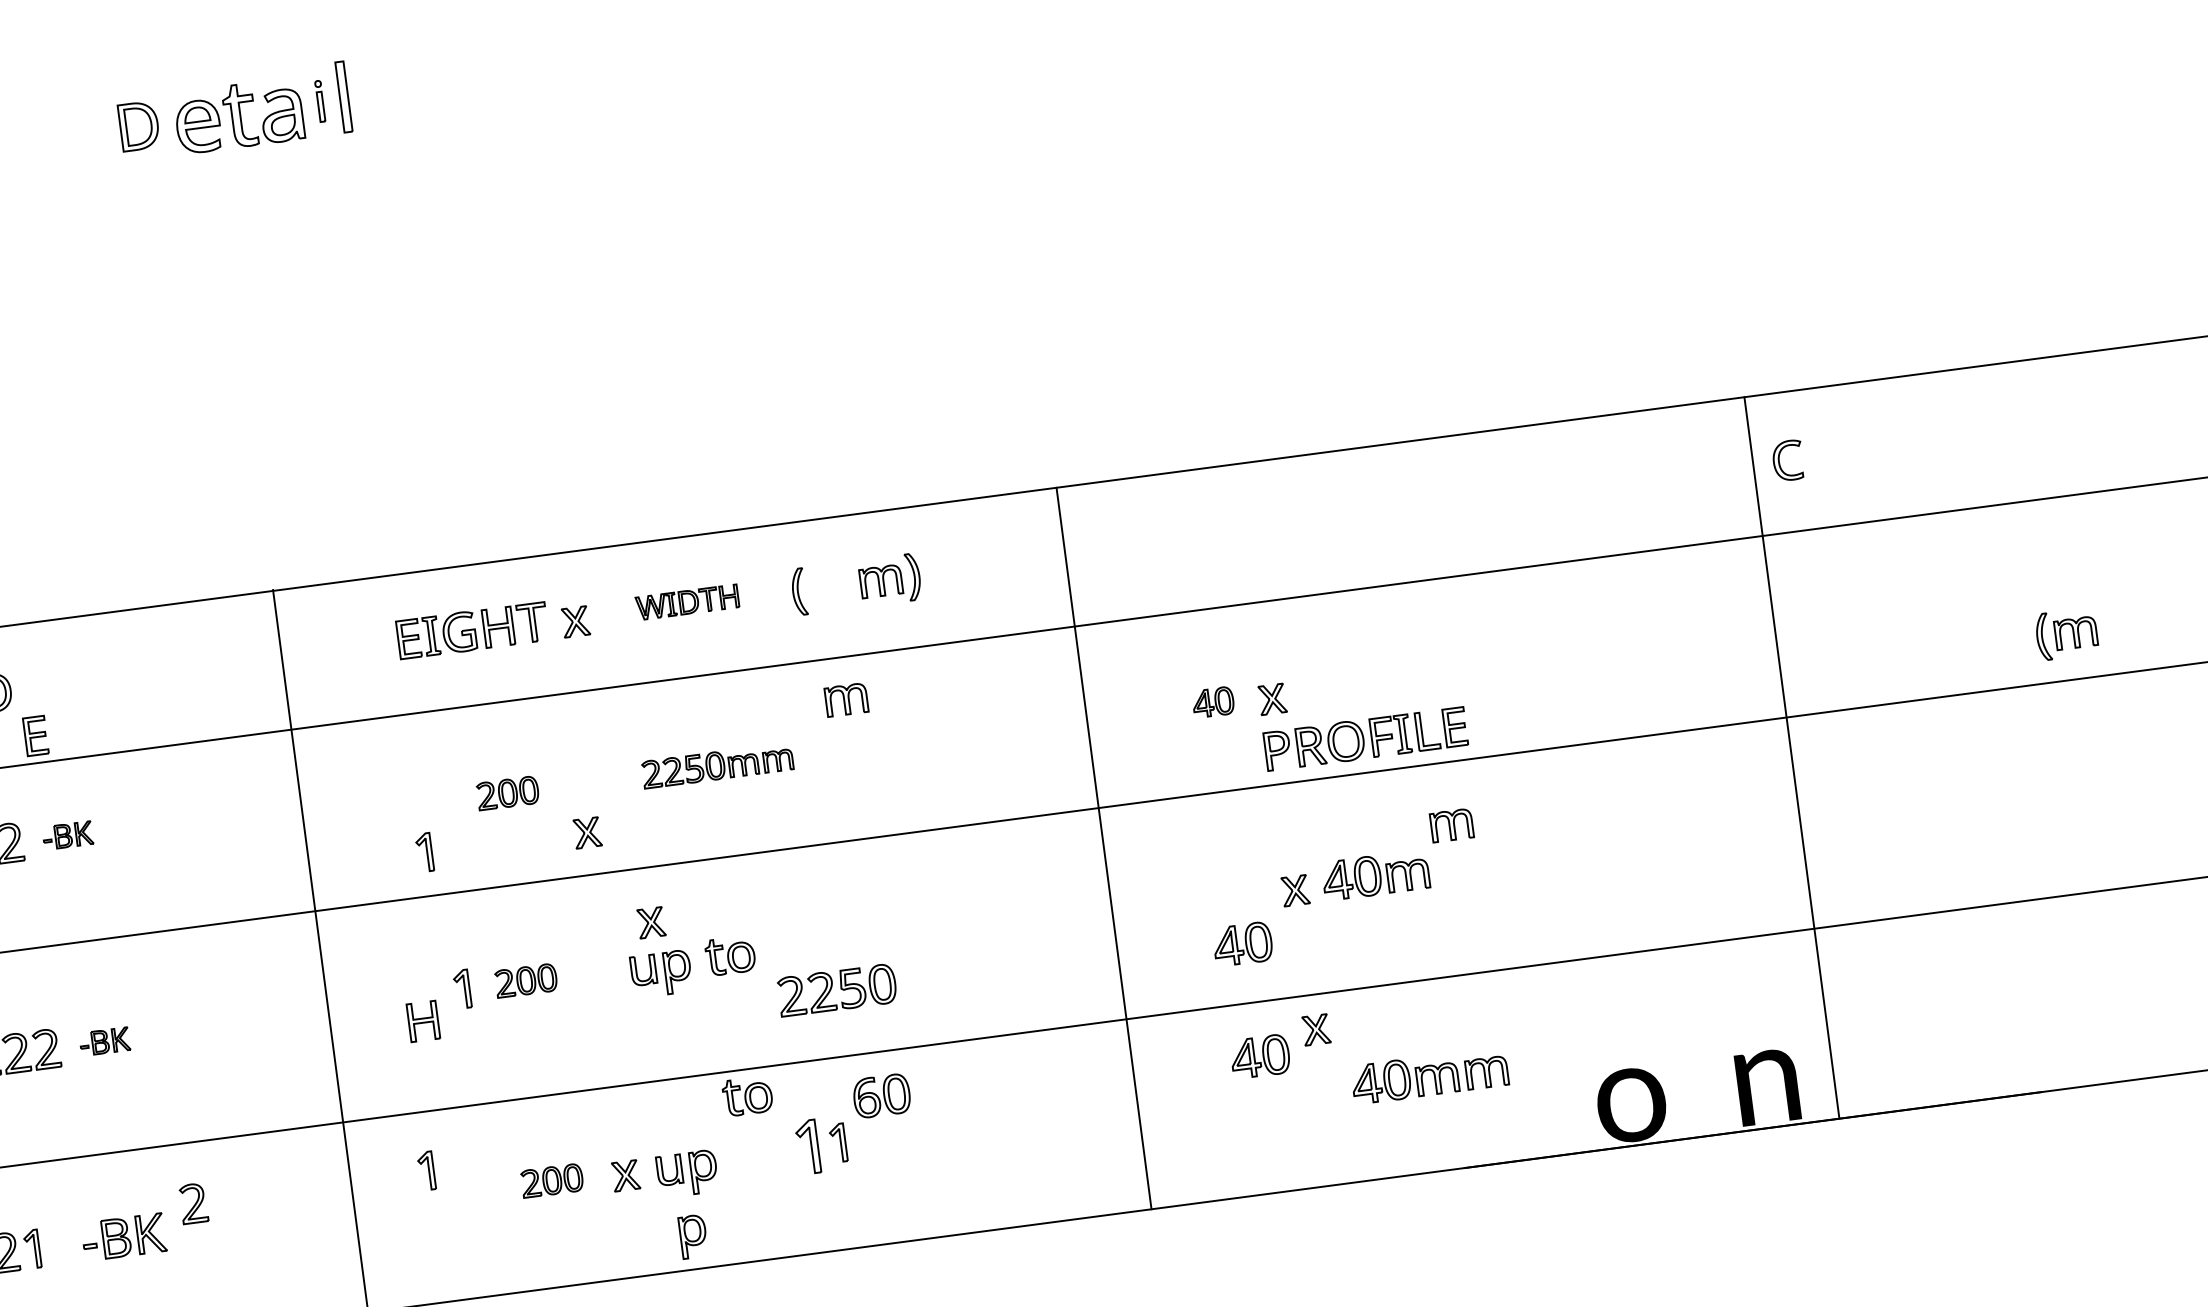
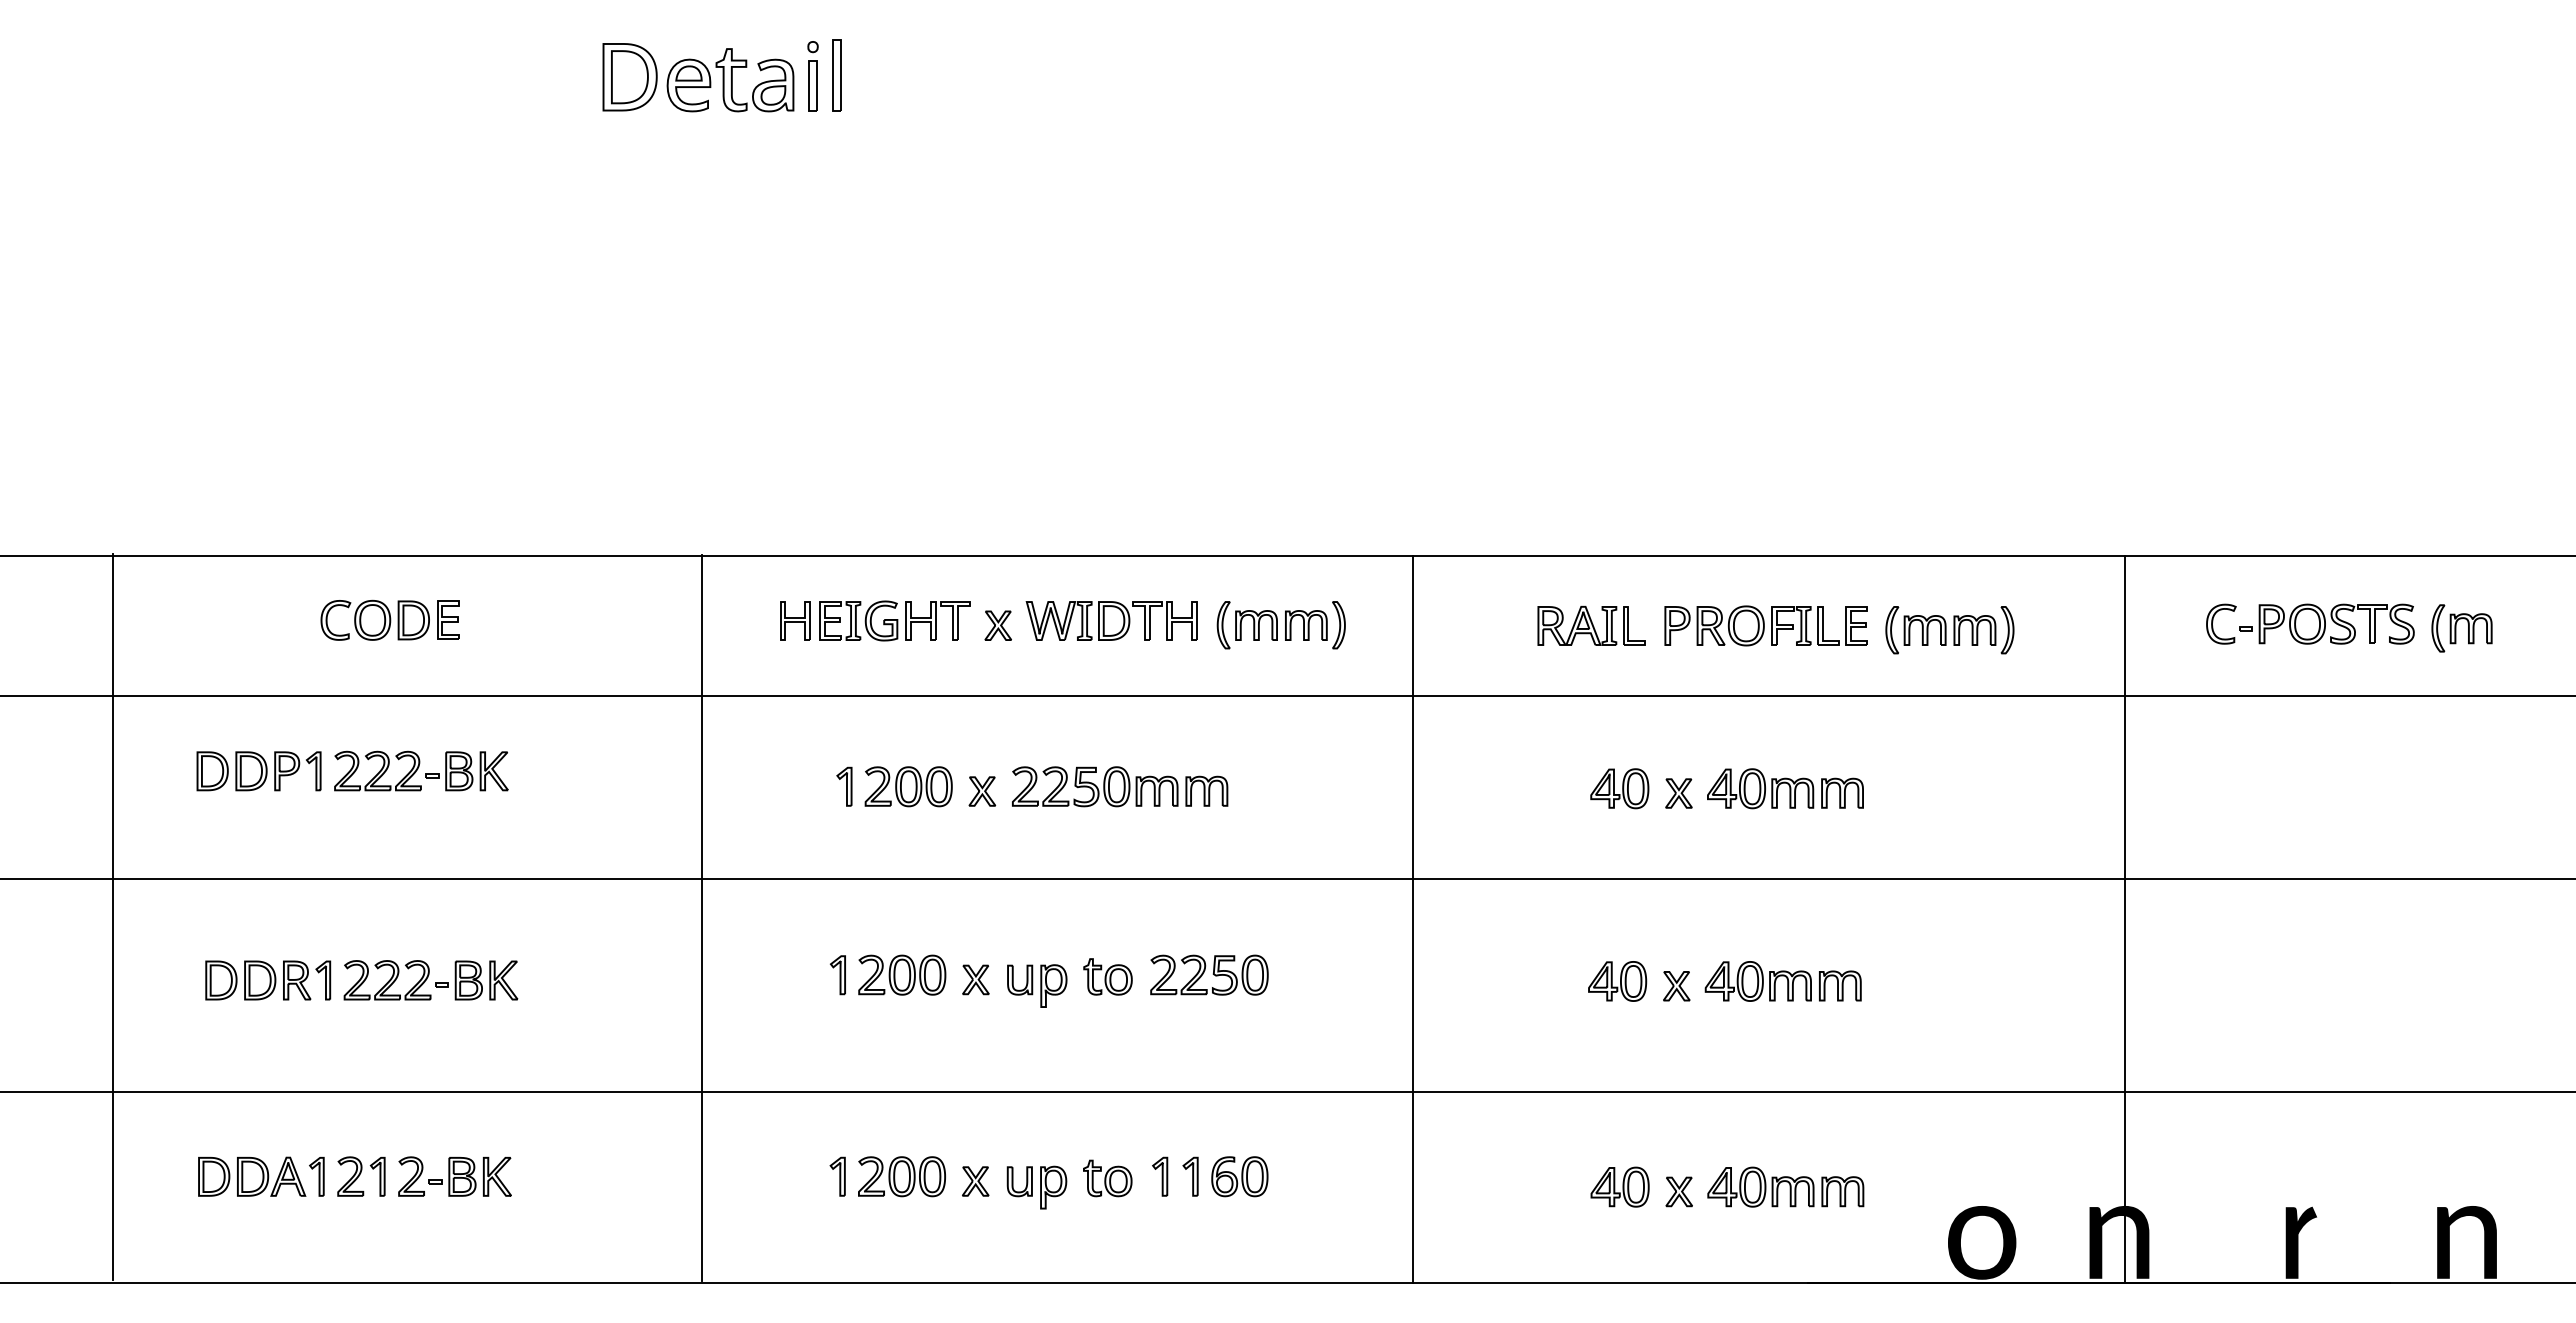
part: (319, 101) -> (812, 76), size x1.67
part: (138, 126) -> (629, 77), size x1.43
part: (1892, 446) -> (2326, 623), added
part: (1519, 502) -> (1949, 630), added
part: (1163, 544) -> (1591, 625), added
part: (687, 601) -> (1111, 620), size x1.67
part: (2066, 634) -> (2461, 628), moved
part: (1377, 680) -> (1785, 788), added
part: (846, 699) -> (1256, 625), moved
part: (1212, 702) -> (1619, 788), size x1.43
part: (36, 735) -> (448, 619), moved
part: (1364, 738) -> (1765, 625), moved
line: (1792, 757) -> (2125, 918), moved
part: (717, 765) -> (1120, 786), size x1.43
part: (507, 792) -> (908, 786), size x1.43
part: (1451, 825) -> (1840, 985), moved
part: (587, 832) -> (982, 791), moved
part: (67, 835) -> (466, 771), size x1.67
line: (1104, 848) -> (1413, 919), moved
part: (424, 852) -> (844, 786), moved
part: (650, 922) -> (975, 979), moved
part: (1242, 944) -> (1617, 981), moved
part: (526, 980) -> (902, 974), size x1.43
part: (837, 989) -> (1209, 974), moved
part: (423, 1020) -> (795, 620), moved
part: (1315, 1029) -> (1678, 1191), moved
fill: (2111, 1040) -> (2466, 1241), added
part: (104, 1041) -> (476, 980), size x1.67
part: (1259, 1056) -> (1619, 1186), moved
fill: (1948, 1063) -> (2301, 1242), added
part: (881, 1095) -> (1239, 1176), moved
part: (747, 1096) -> (1107, 1178), moved
part: (808, 1146) -> (1160, 1176), size x0.71
part: (426, 1170) -> (837, 1176), moved
part: (551, 1180) -> (901, 1176), size x1.43
part: (193, 1203) -> (411, 1176), moved
part: (693, 1236) -> (1034, 1250), removed

